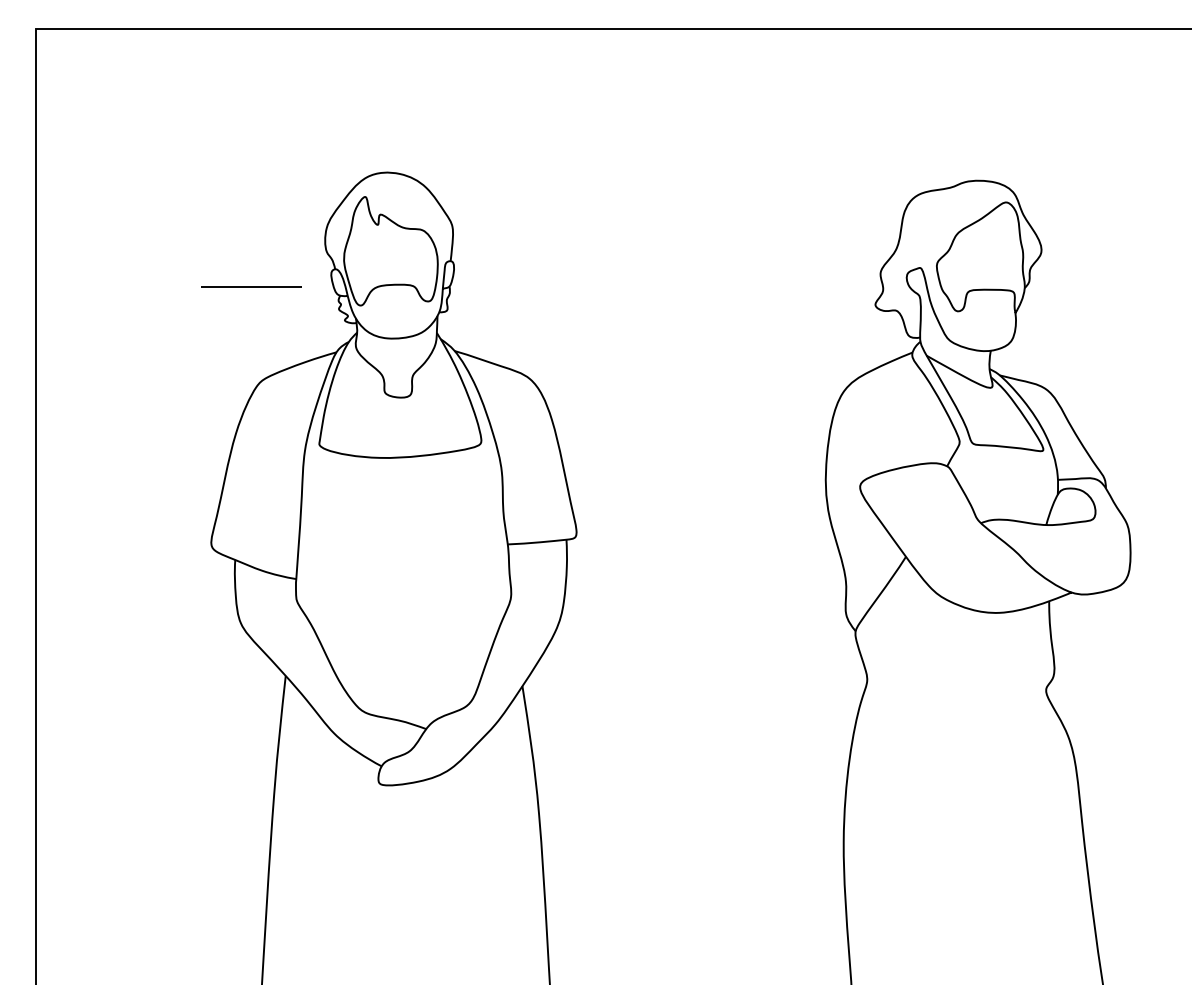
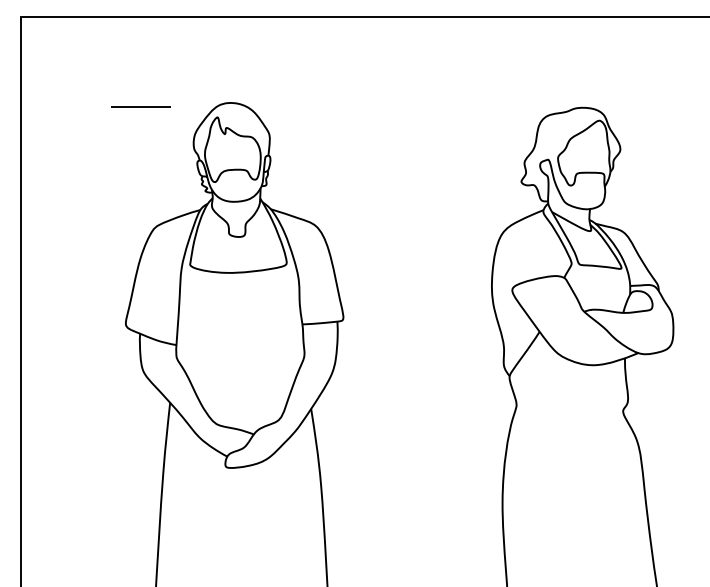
line: (251, 286) -> (140, 106), moved

